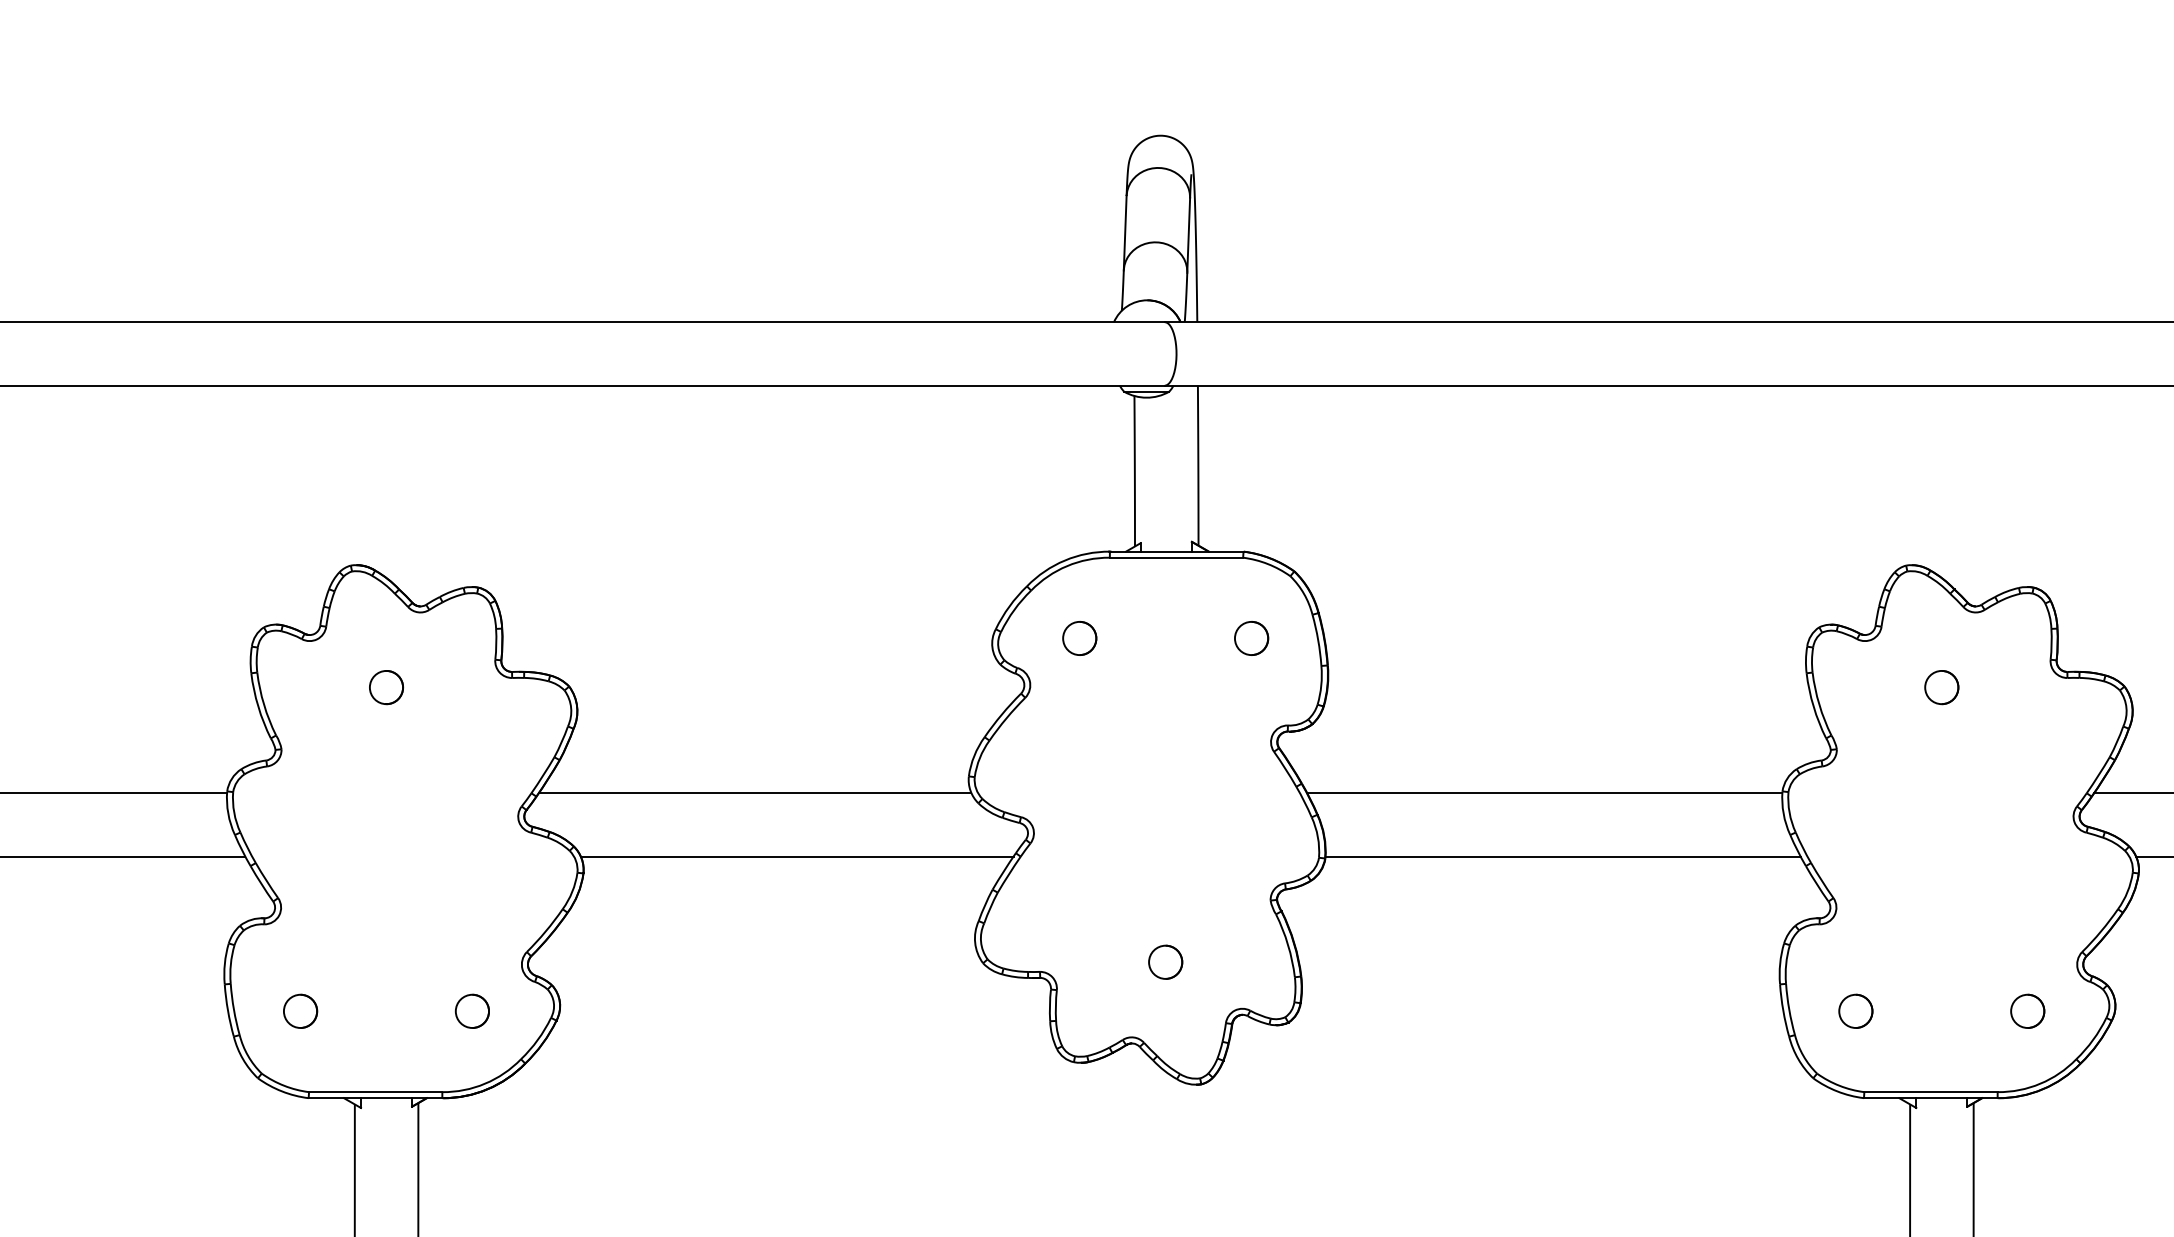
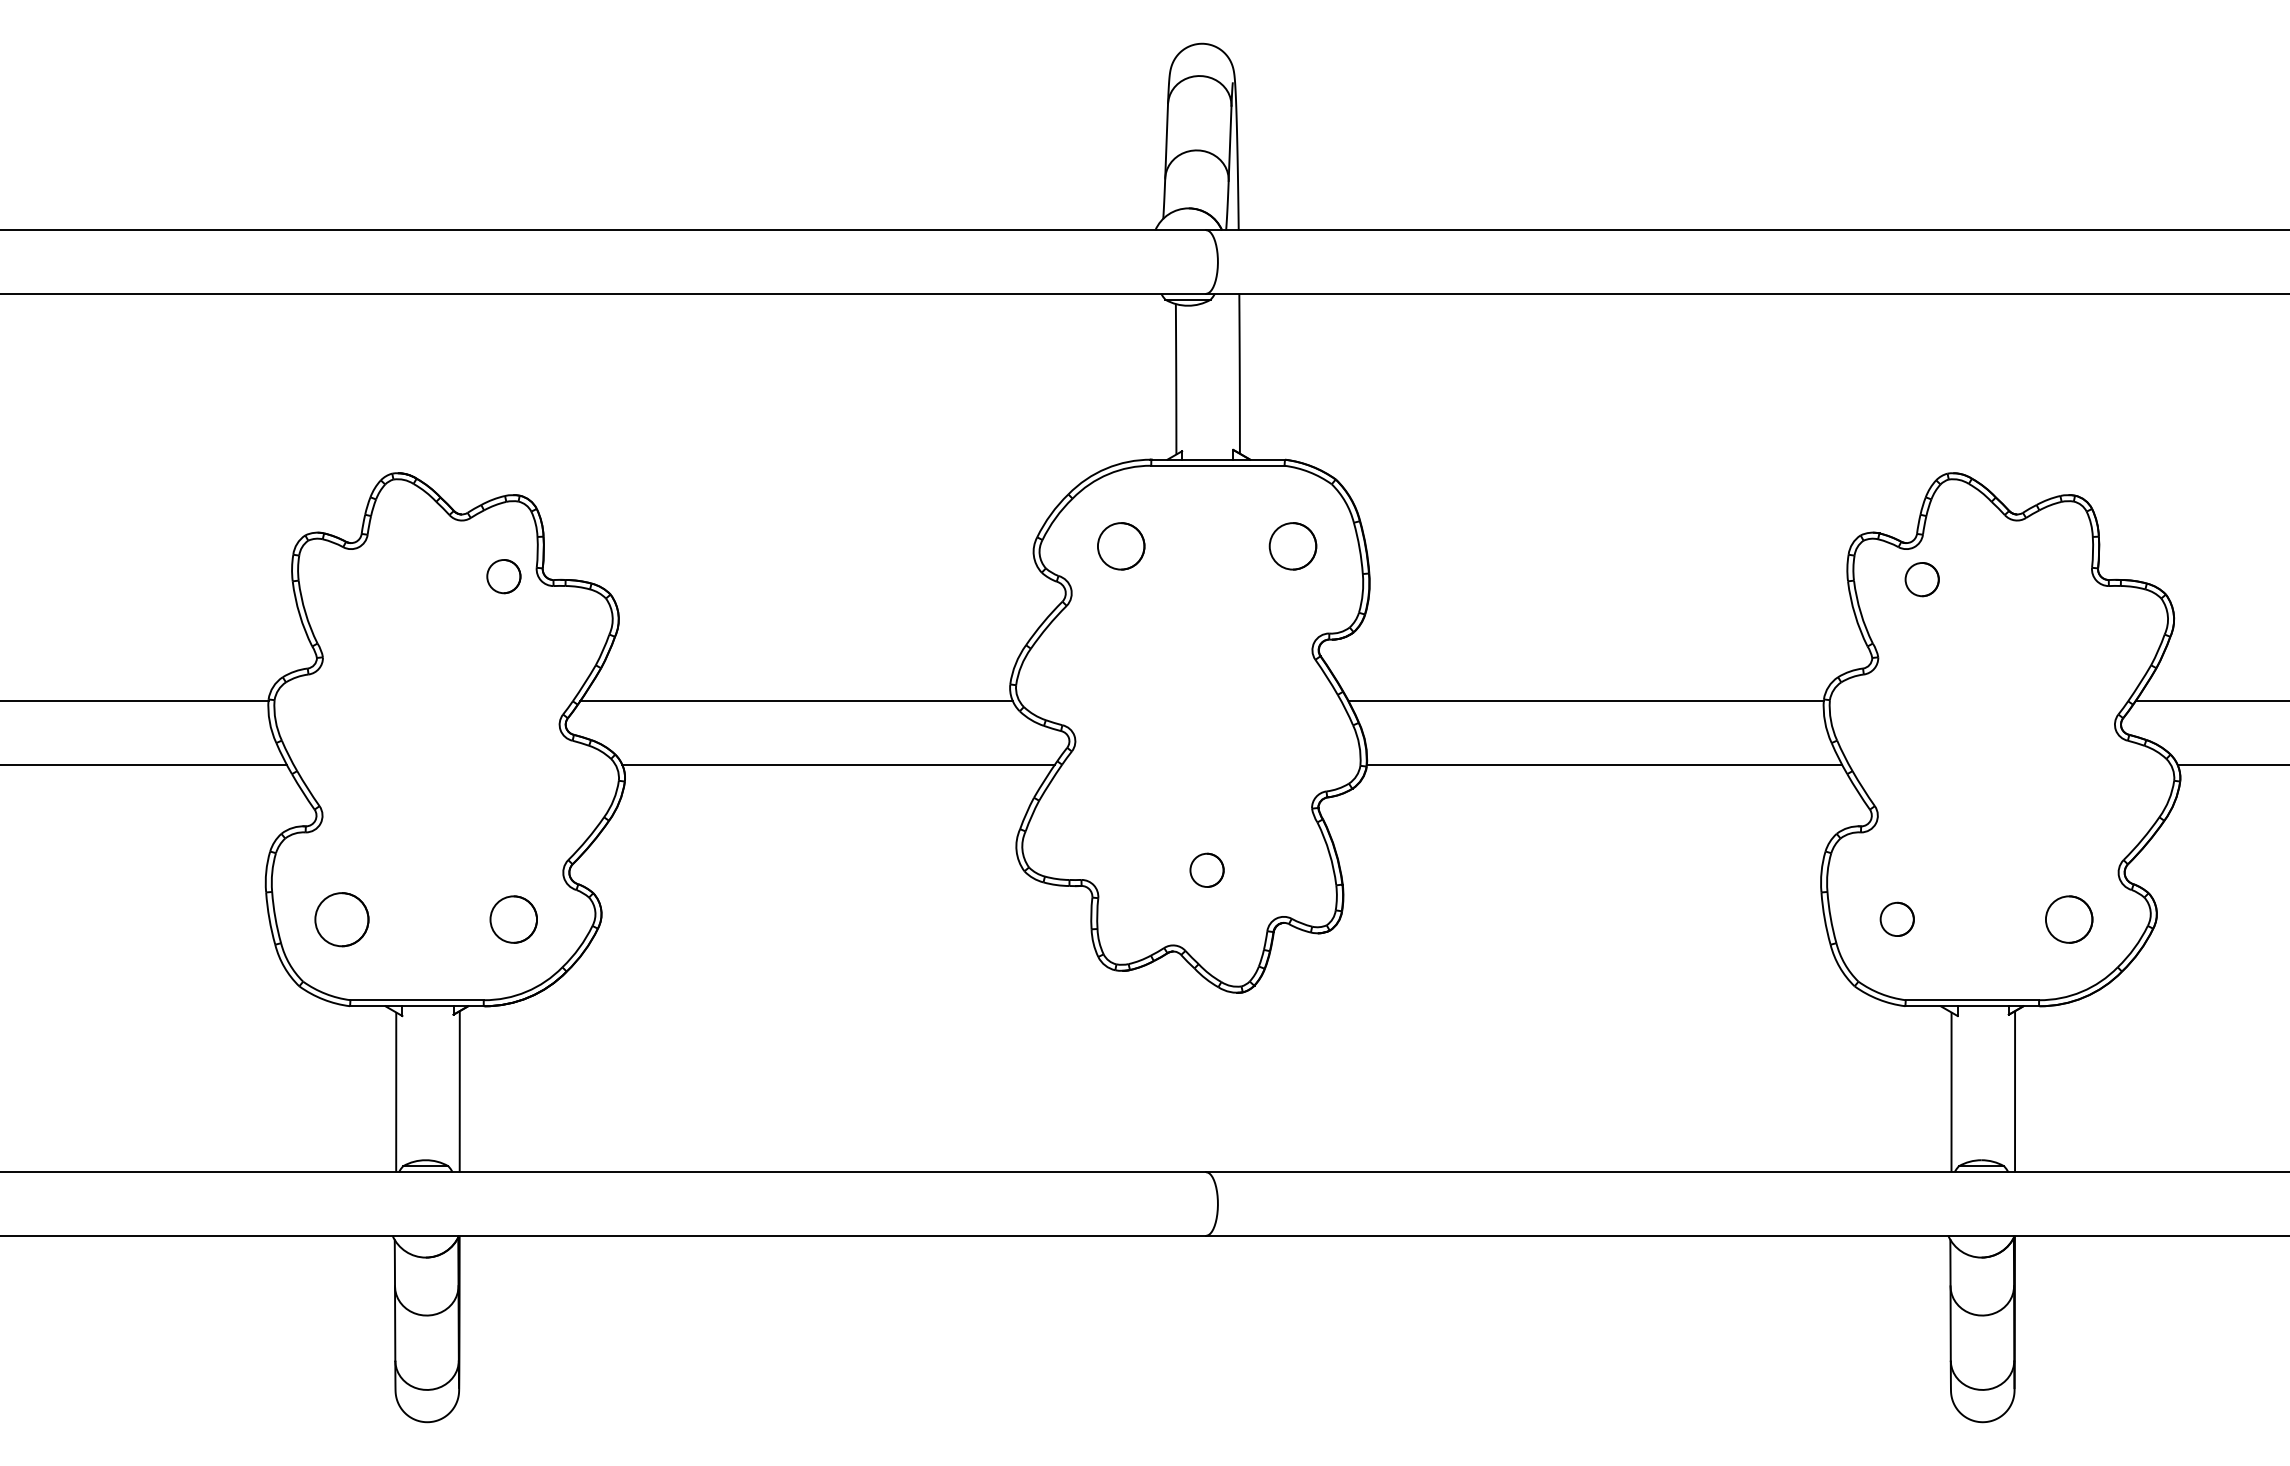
circle: (1079, 638) -> (1120, 546), size x1.4
circle: (1251, 638) -> (1292, 546), size x1.4
circle: (386, 687) -> (503, 576), moved
circle: (1941, 687) -> (1921, 579), moved
circle: (300, 1010) -> (341, 918), size x1.6
circle: (472, 1010) -> (513, 918), size x1.4
circle: (2027, 1010) -> (2068, 918), size x1.4

